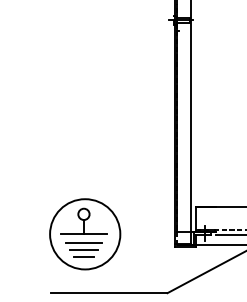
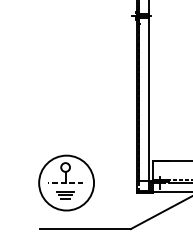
line: (83, 234) -> (65, 183), solid -> dashed
part: (83, 249) -> (65, 194), size x0.6

